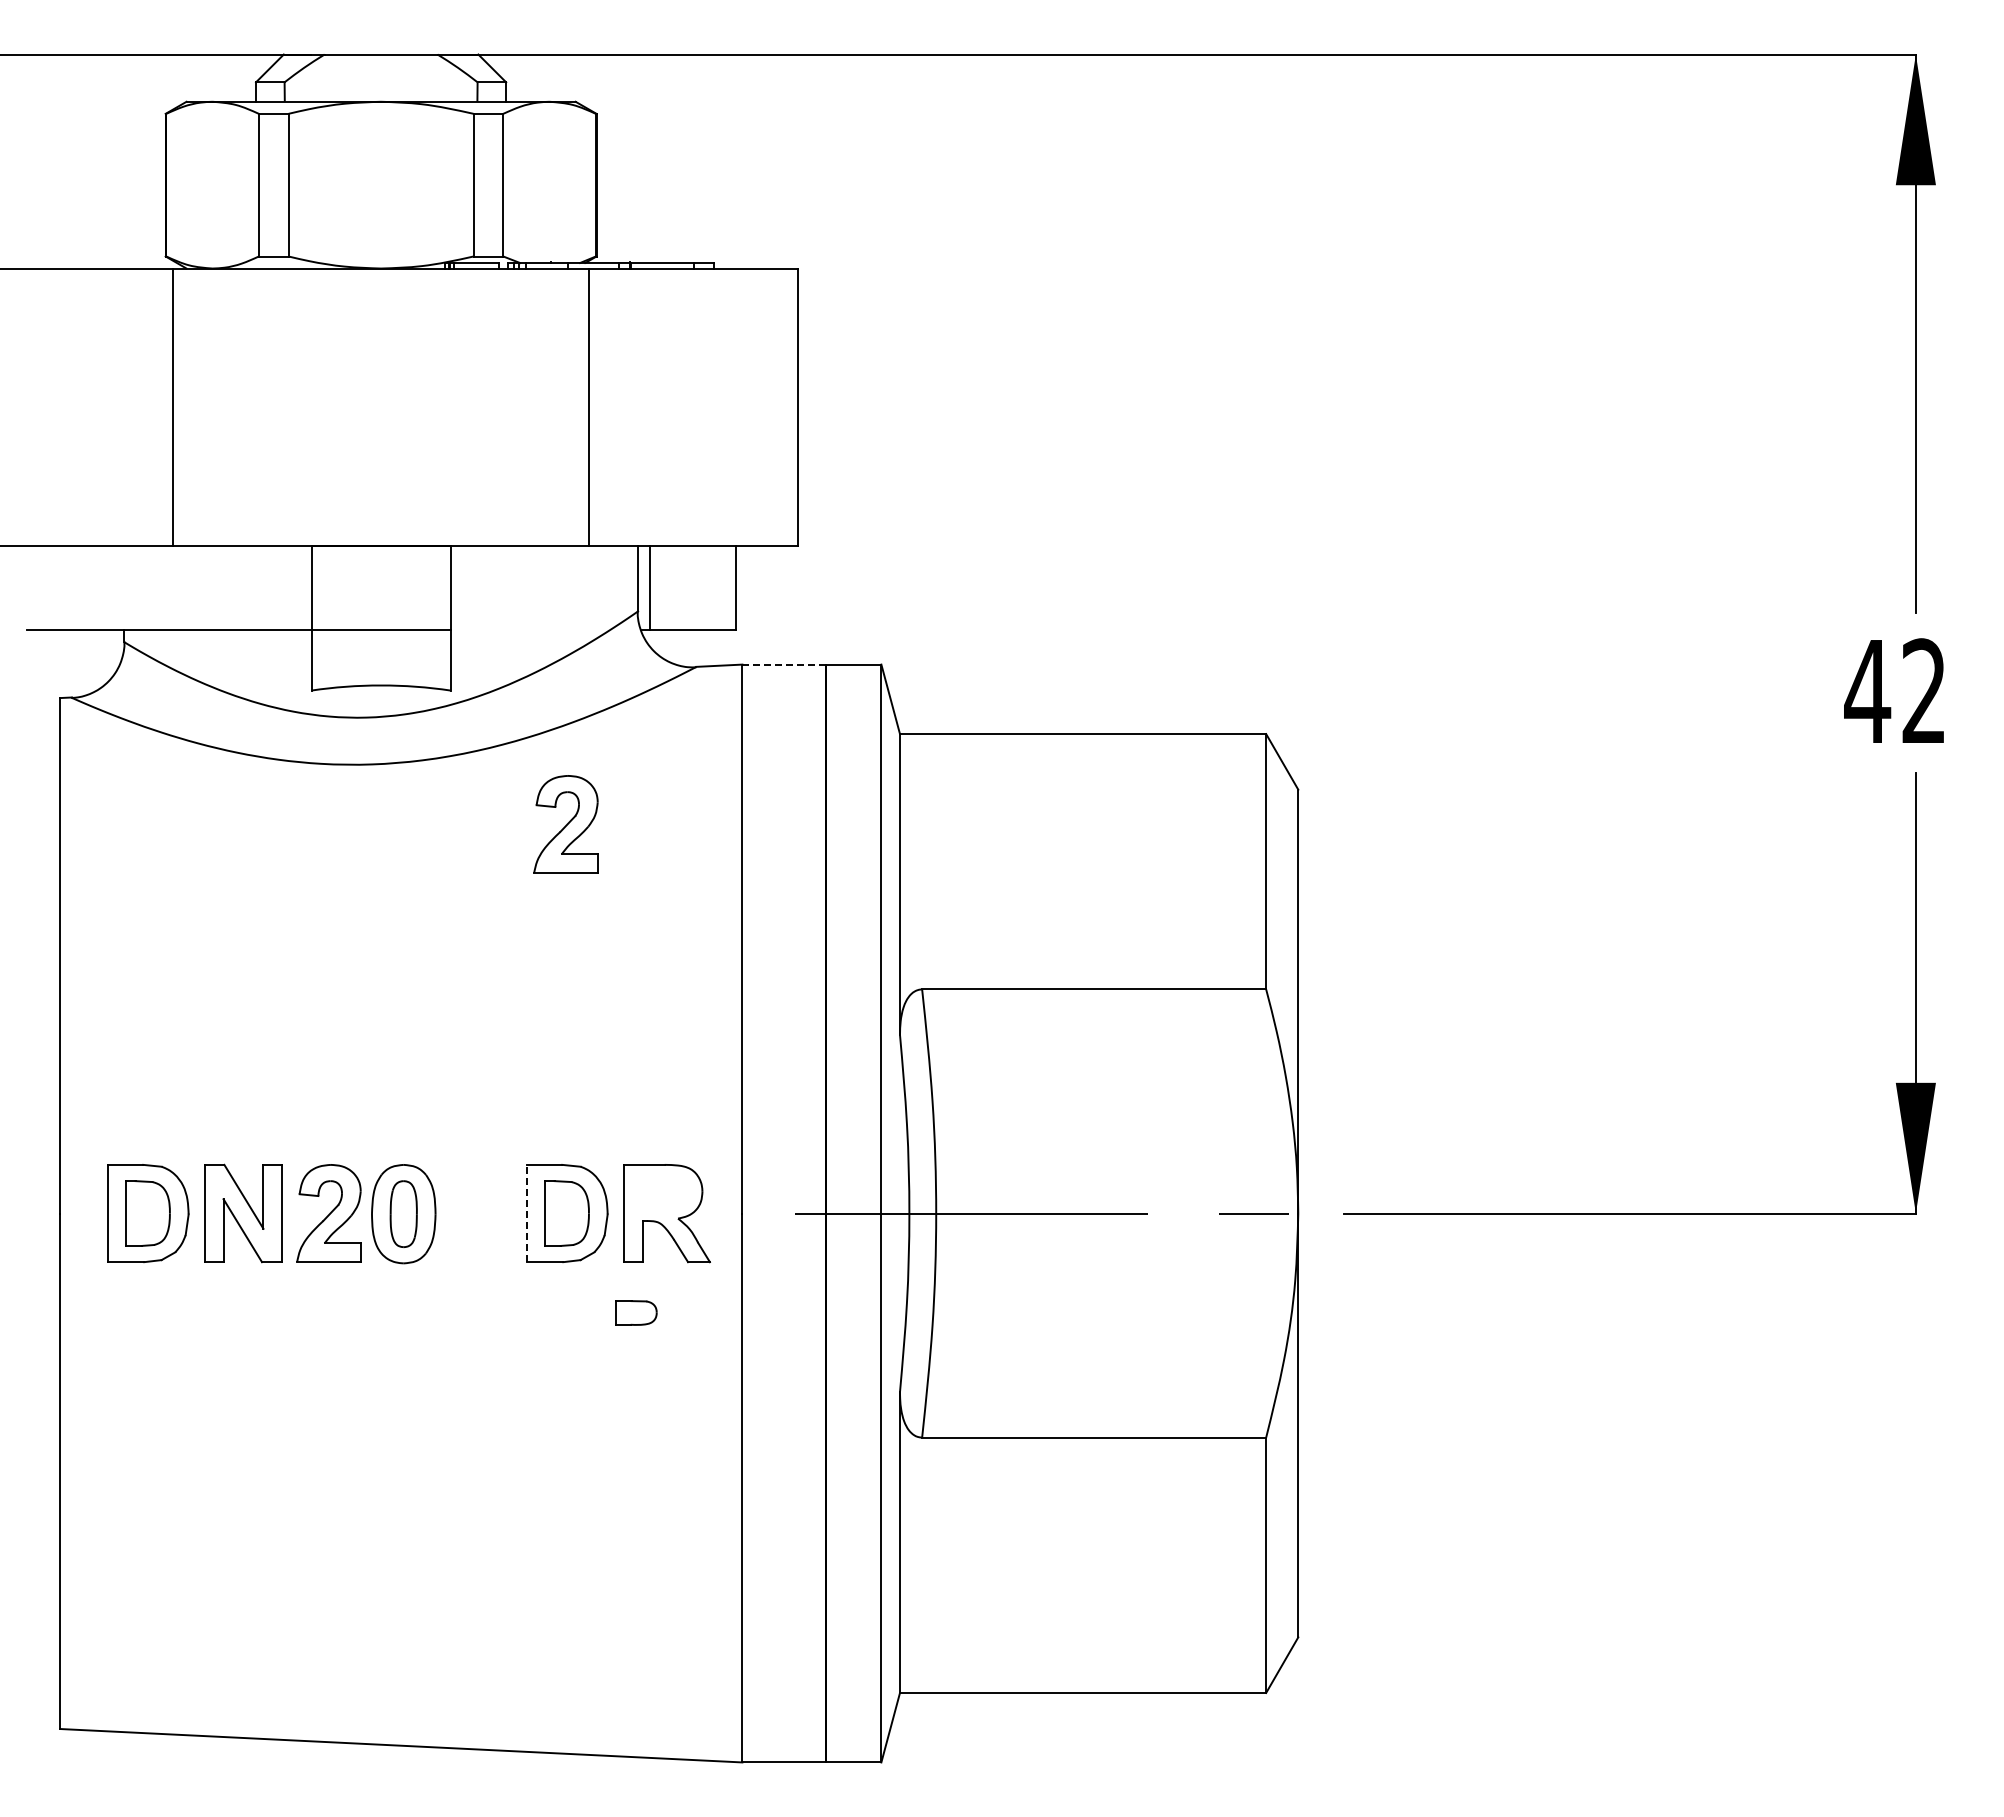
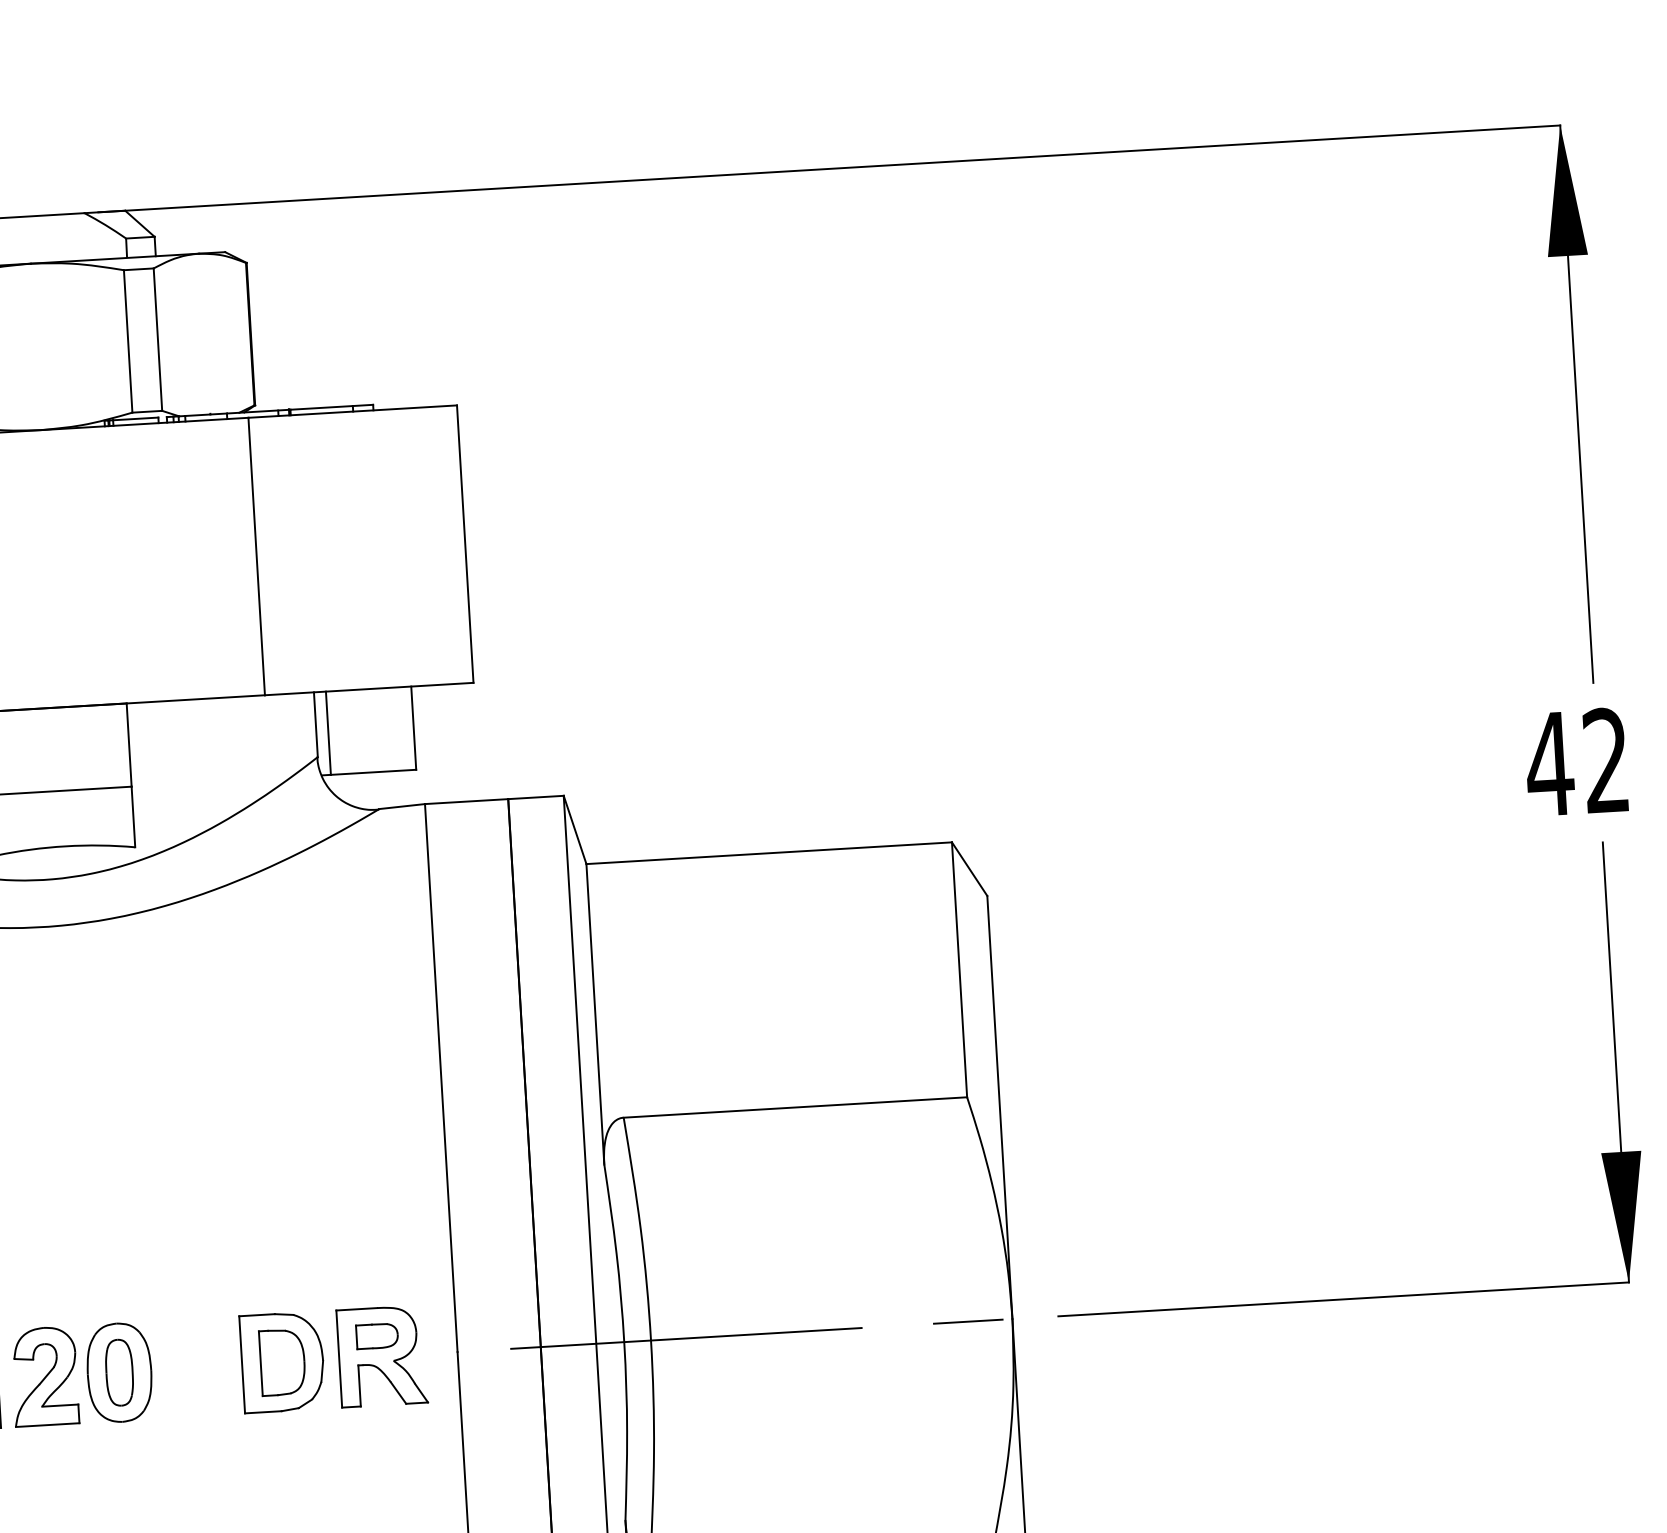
line: (784, 664) -> (467, 801), dashed -> solid
part: (565, 824) -> (257, 974), removed
line: (526, 1213) -> (242, 1364), dashed -> solid
part: (636, 1312) -> (377, 1335), moved

